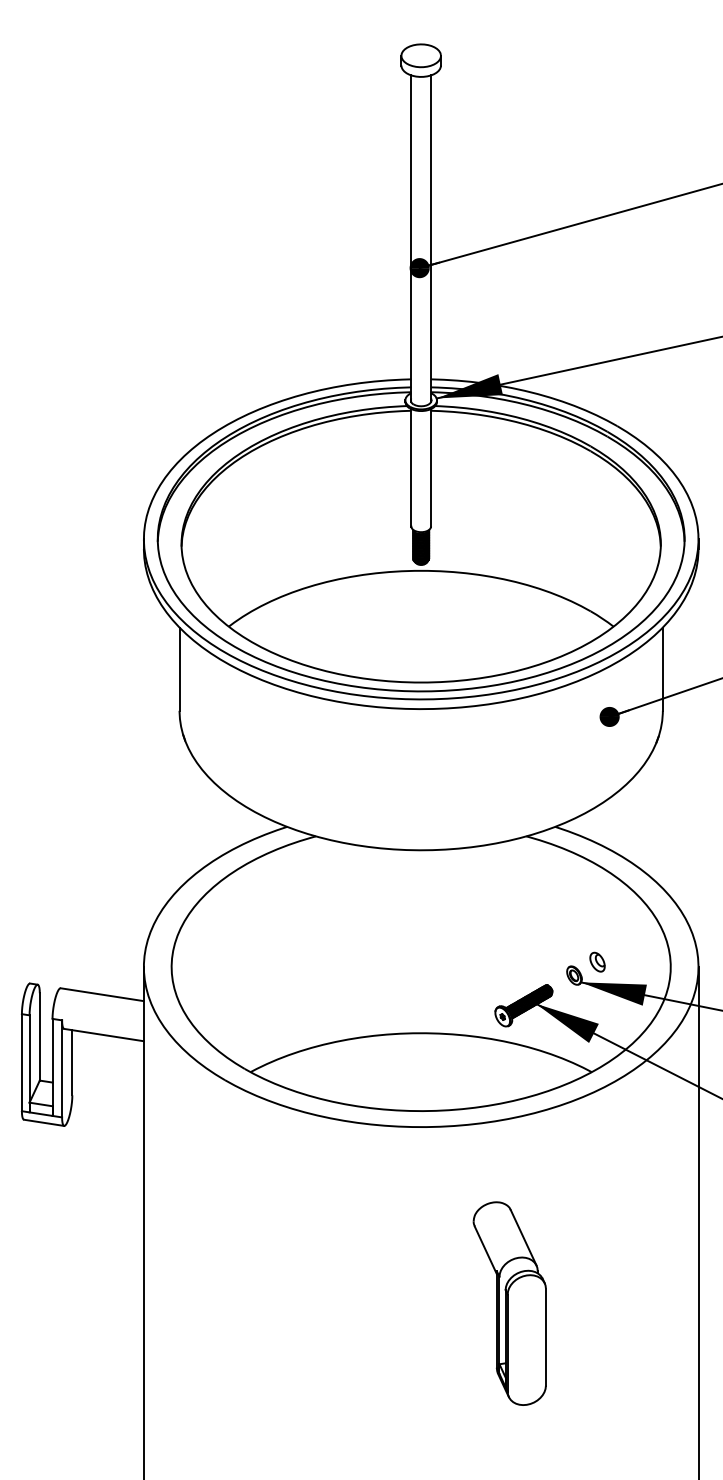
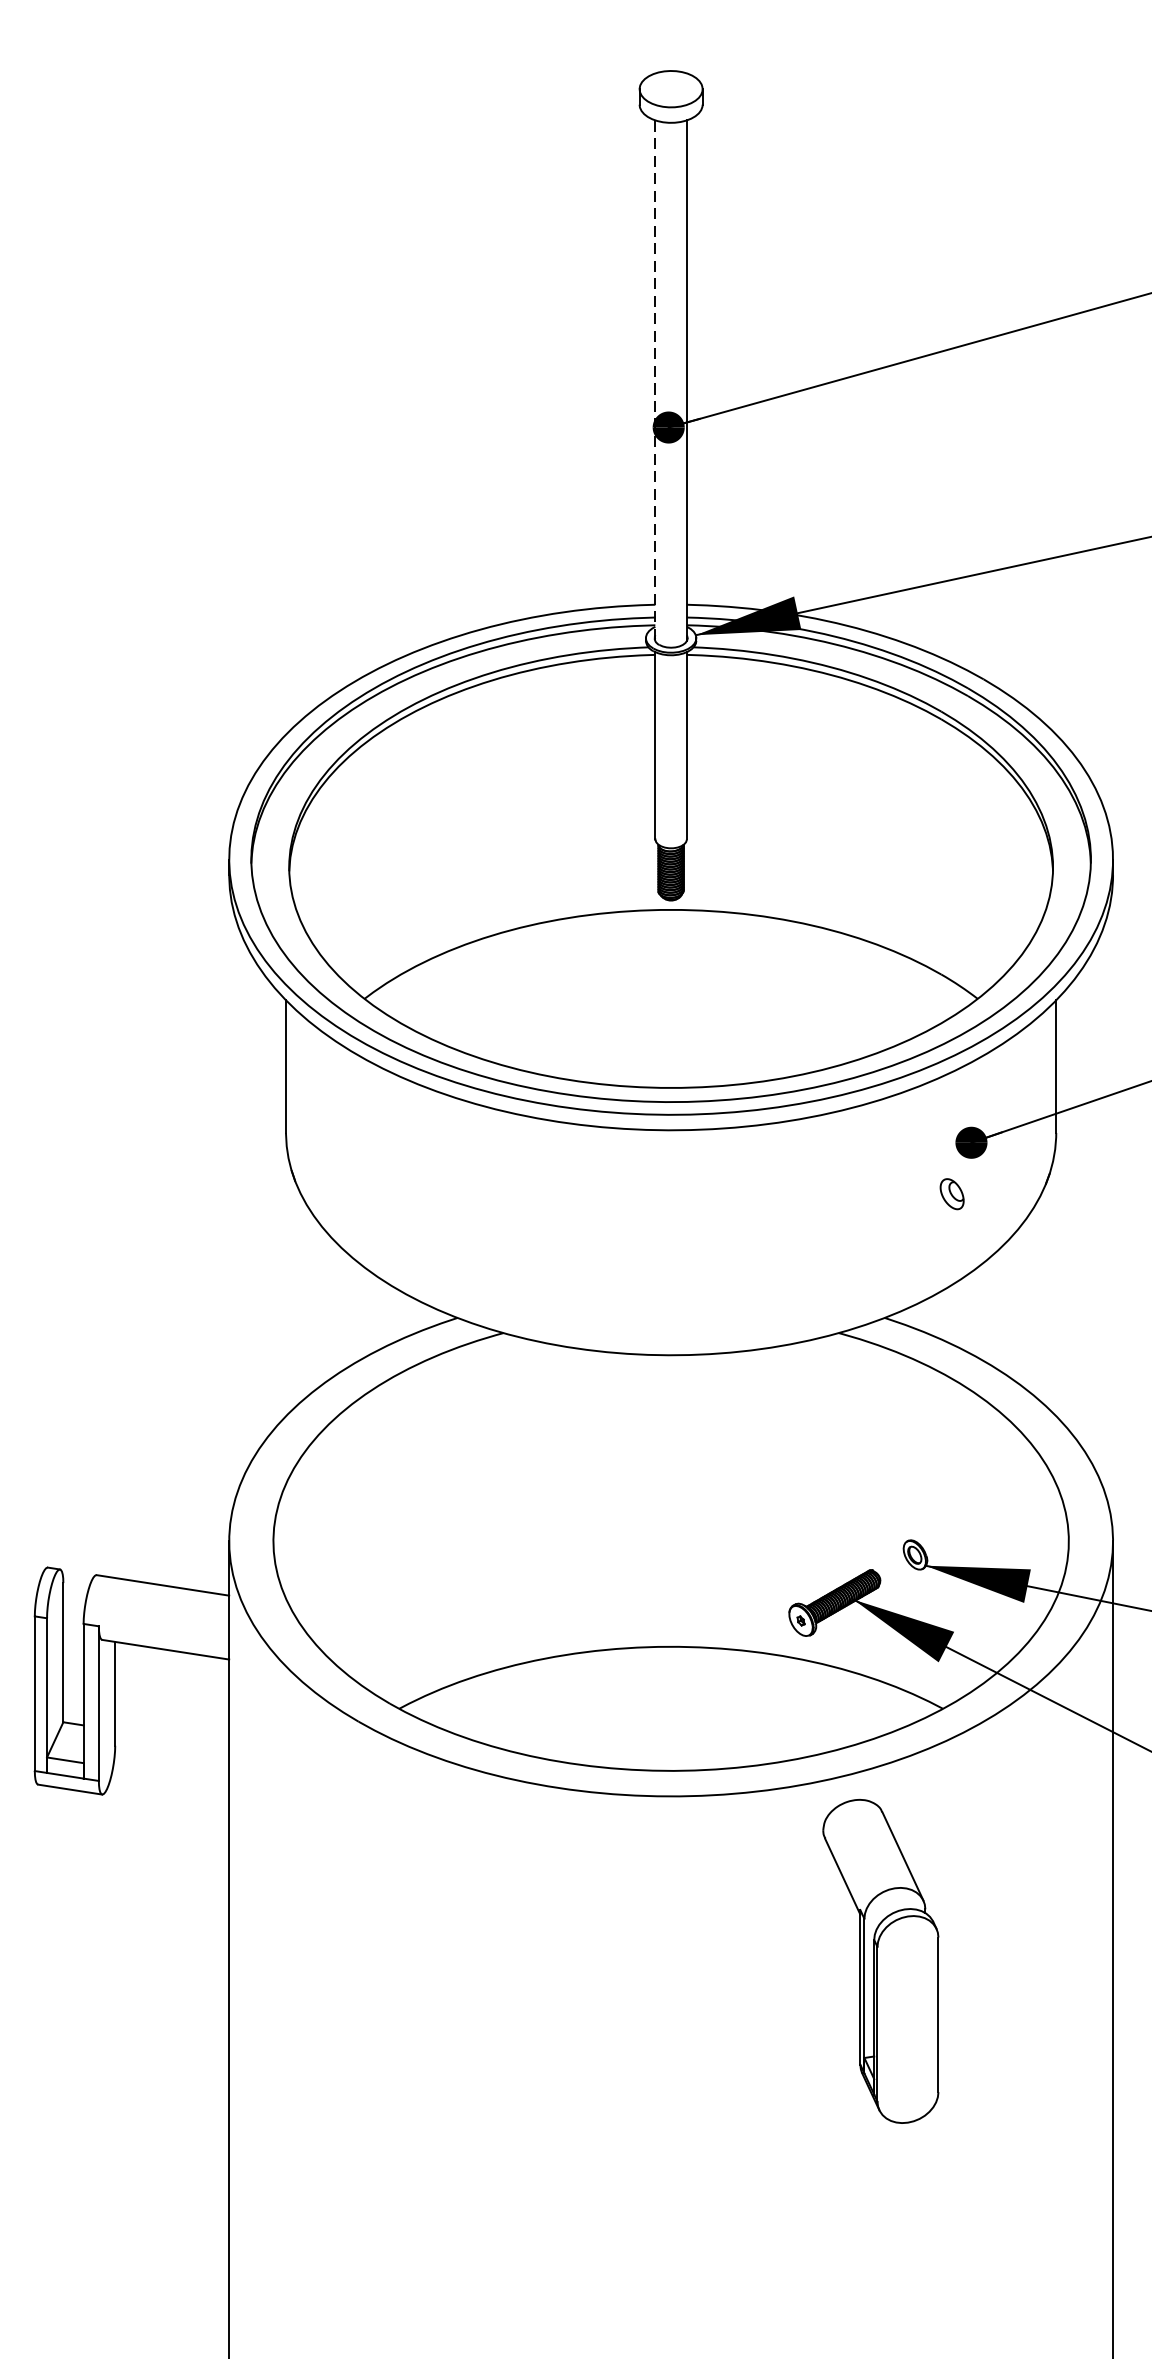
line: (411, 239) -> (655, 381), solid -> dashed
part: (597, 961) -> (952, 1193), moved
part: (509, 1303) -> (880, 1961), moved

